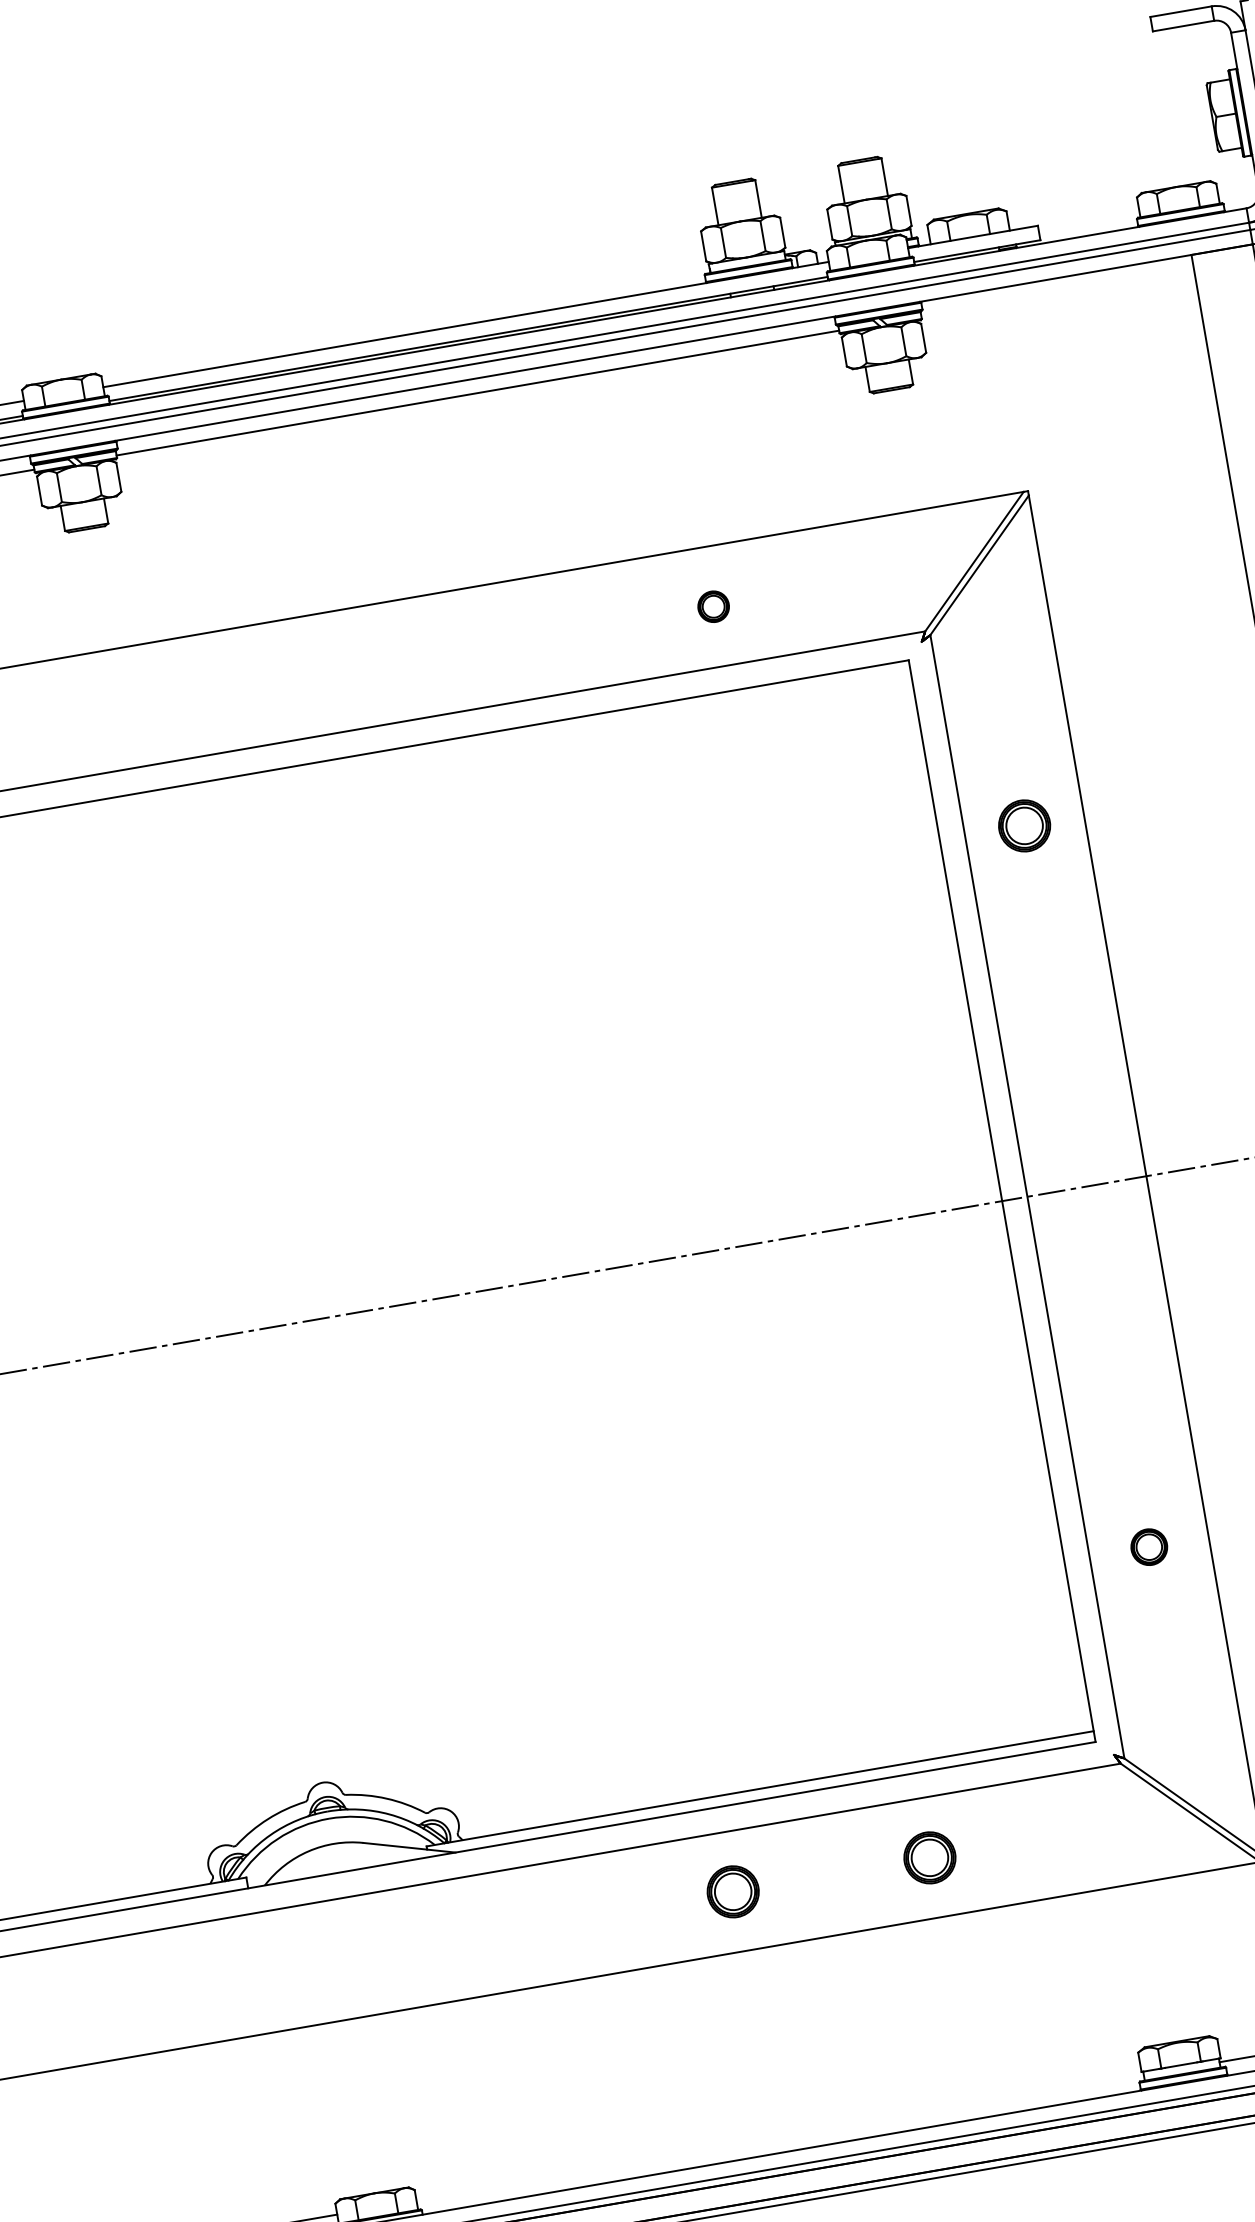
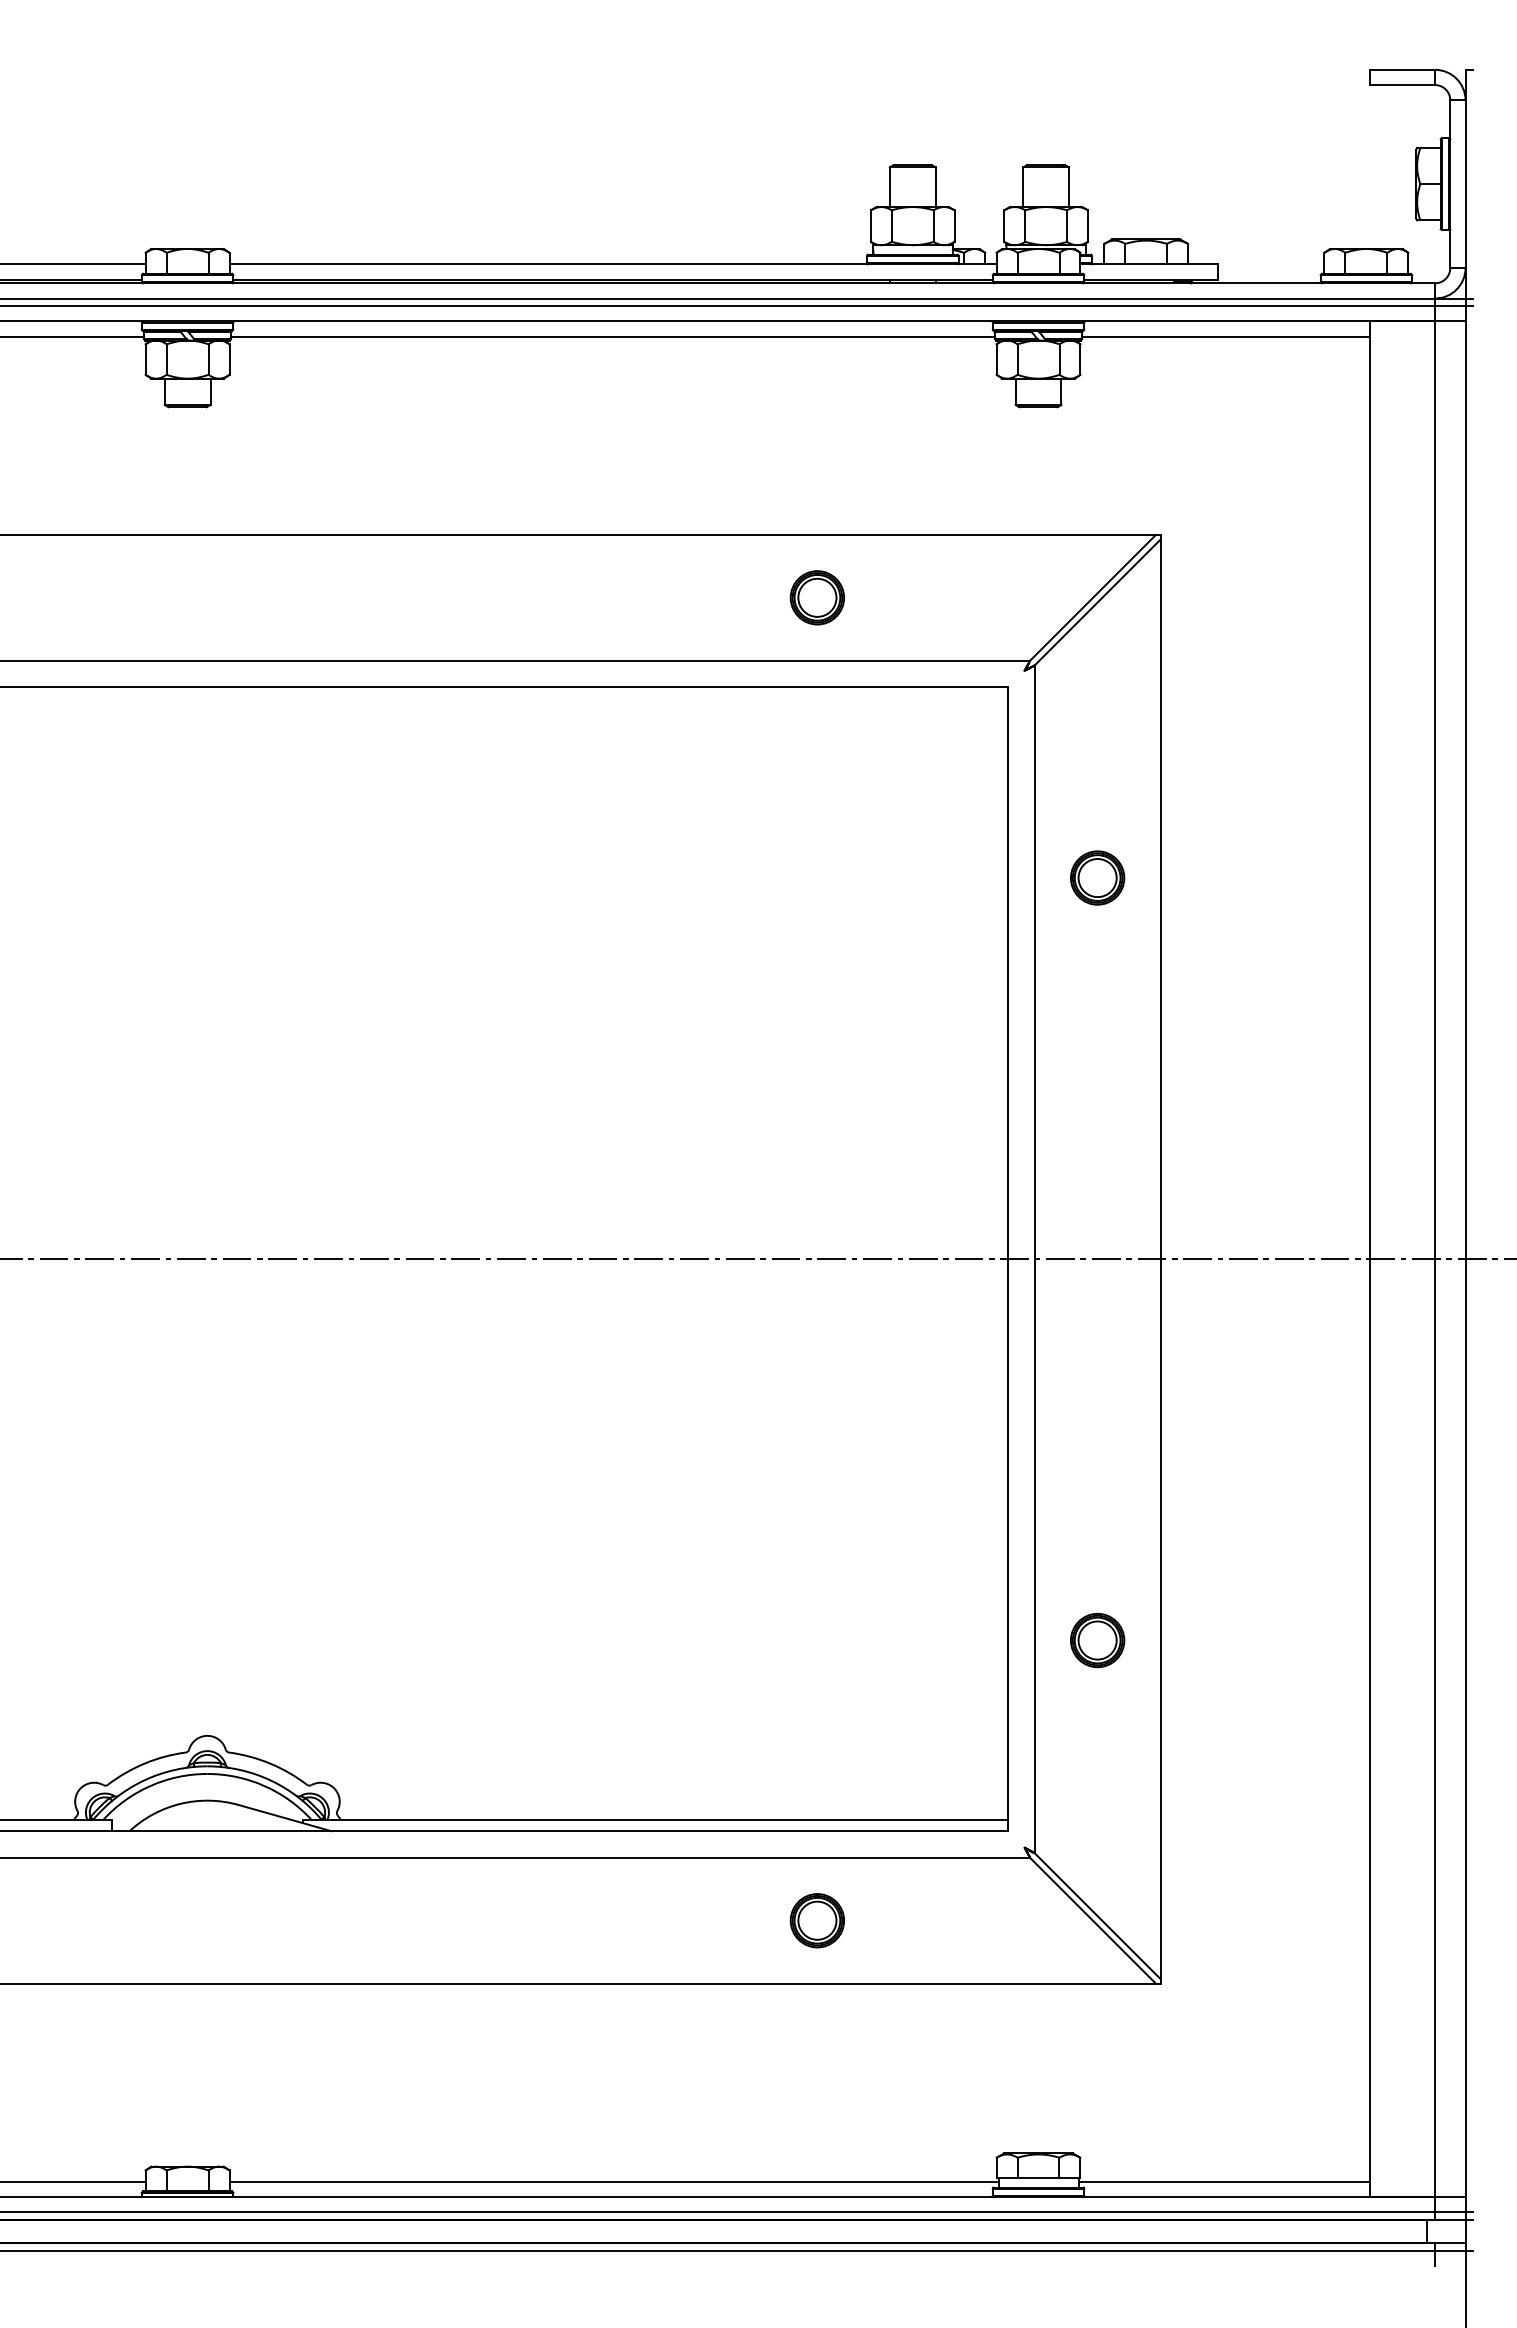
line: (1058, 292) -> (1226, 336), added
part: (712, 606) -> (816, 597), size x1.67
part: (1149, 1547) -> (1097, 1640), size x1.43
part: (732, 1891) -> (608, 1920), removed
line: (779, 2137) -> (613, 2181), added

